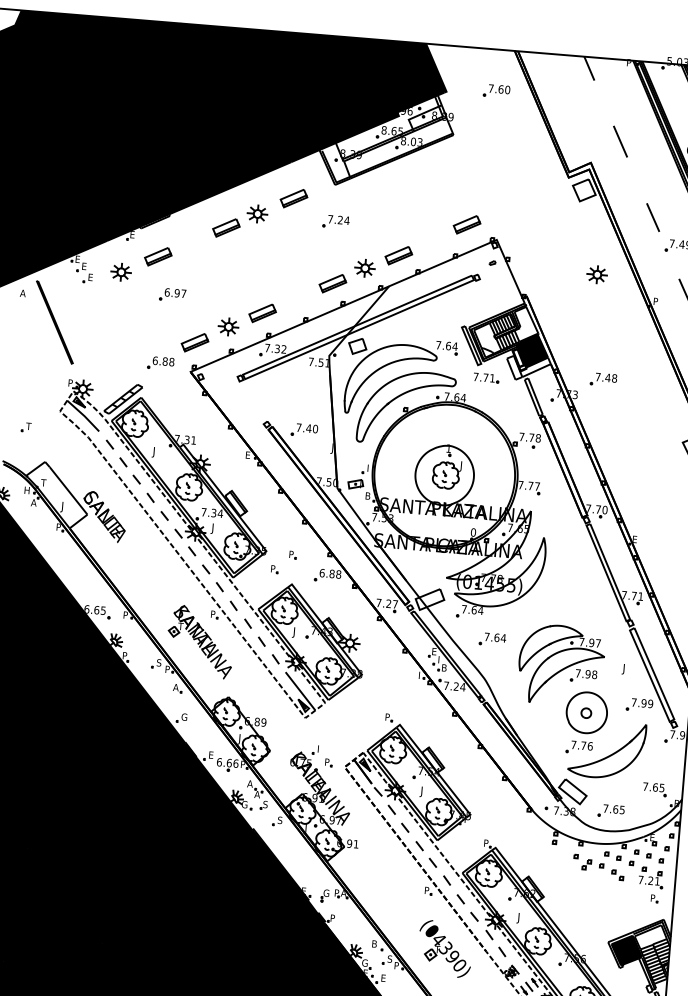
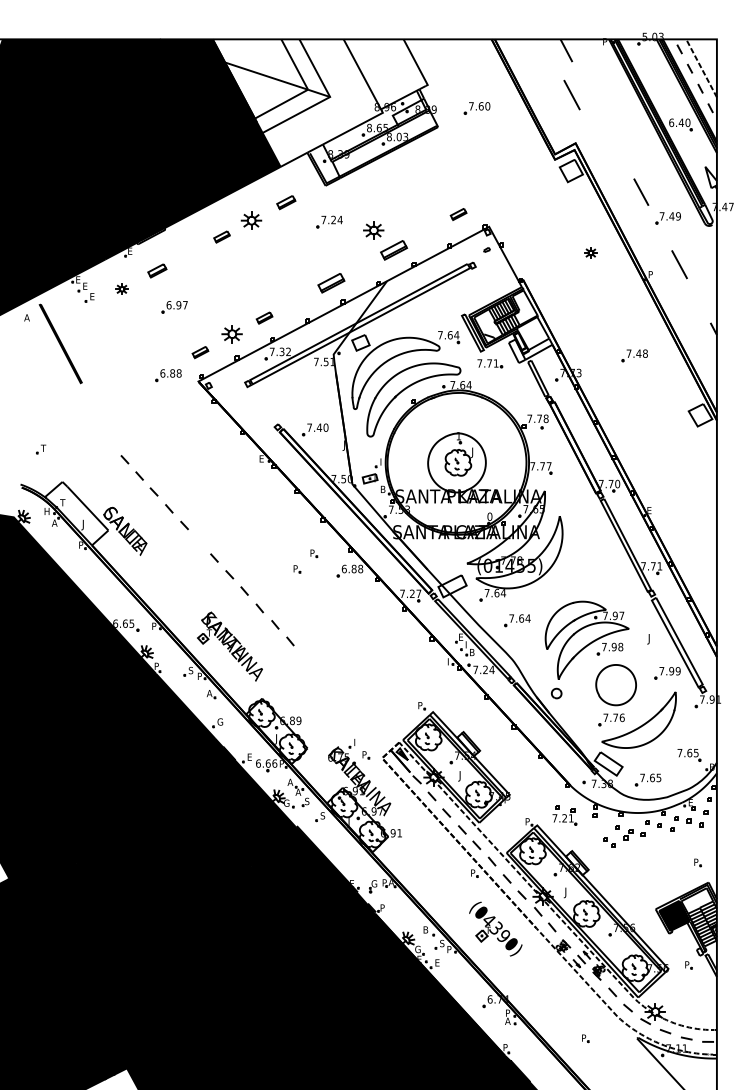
part: (496, 91) -> (476, 108), moved
fill: (335, 100) -> (319, 102), removed
line: (620, 141) -> (571, 94), moved
part: (294, 198) -> (286, 202), size x0.7
part: (466, 224) -> (458, 214), size x0.6
part: (225, 227) -> (221, 236), size x0.6
part: (158, 256) -> (157, 270), size x0.7
part: (364, 268) -> (373, 230), moved
part: (120, 272) -> (121, 289), size x0.6
part: (596, 274) -> (590, 252), size x0.6
part: (262, 312) -> (264, 317), size x0.6
part: (195, 342) -> (200, 352), size x0.6
fill: (531, 351) -> (532, 333), removed
part: (603, 379) -> (634, 355), moved
part: (210, 550) -> (232, 555), removed
part: (586, 713) -> (556, 693), moved
part: (617, 875) -> (609, 842), moved
part: (650, 877) -> (564, 815), moved

